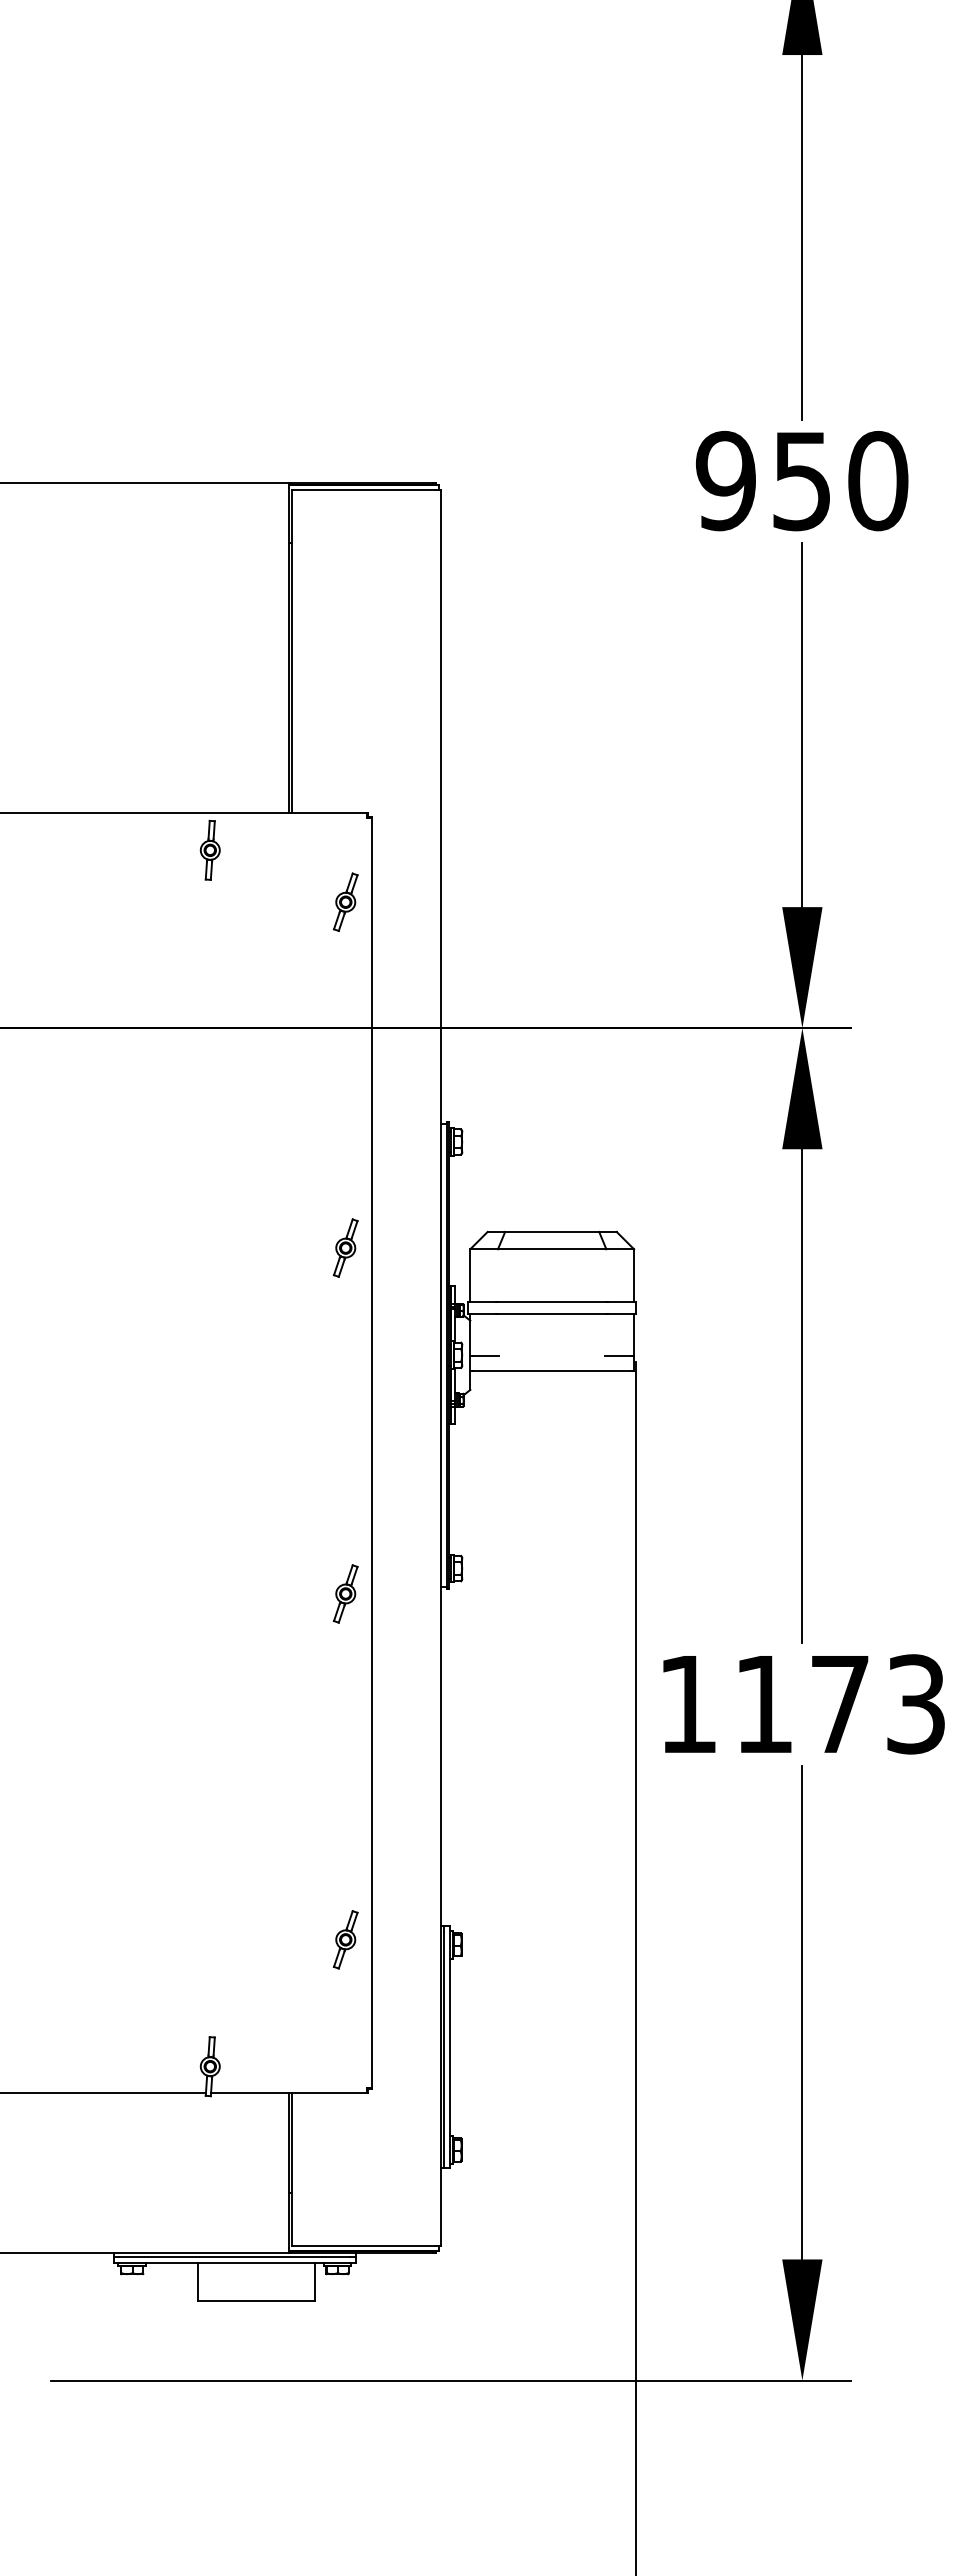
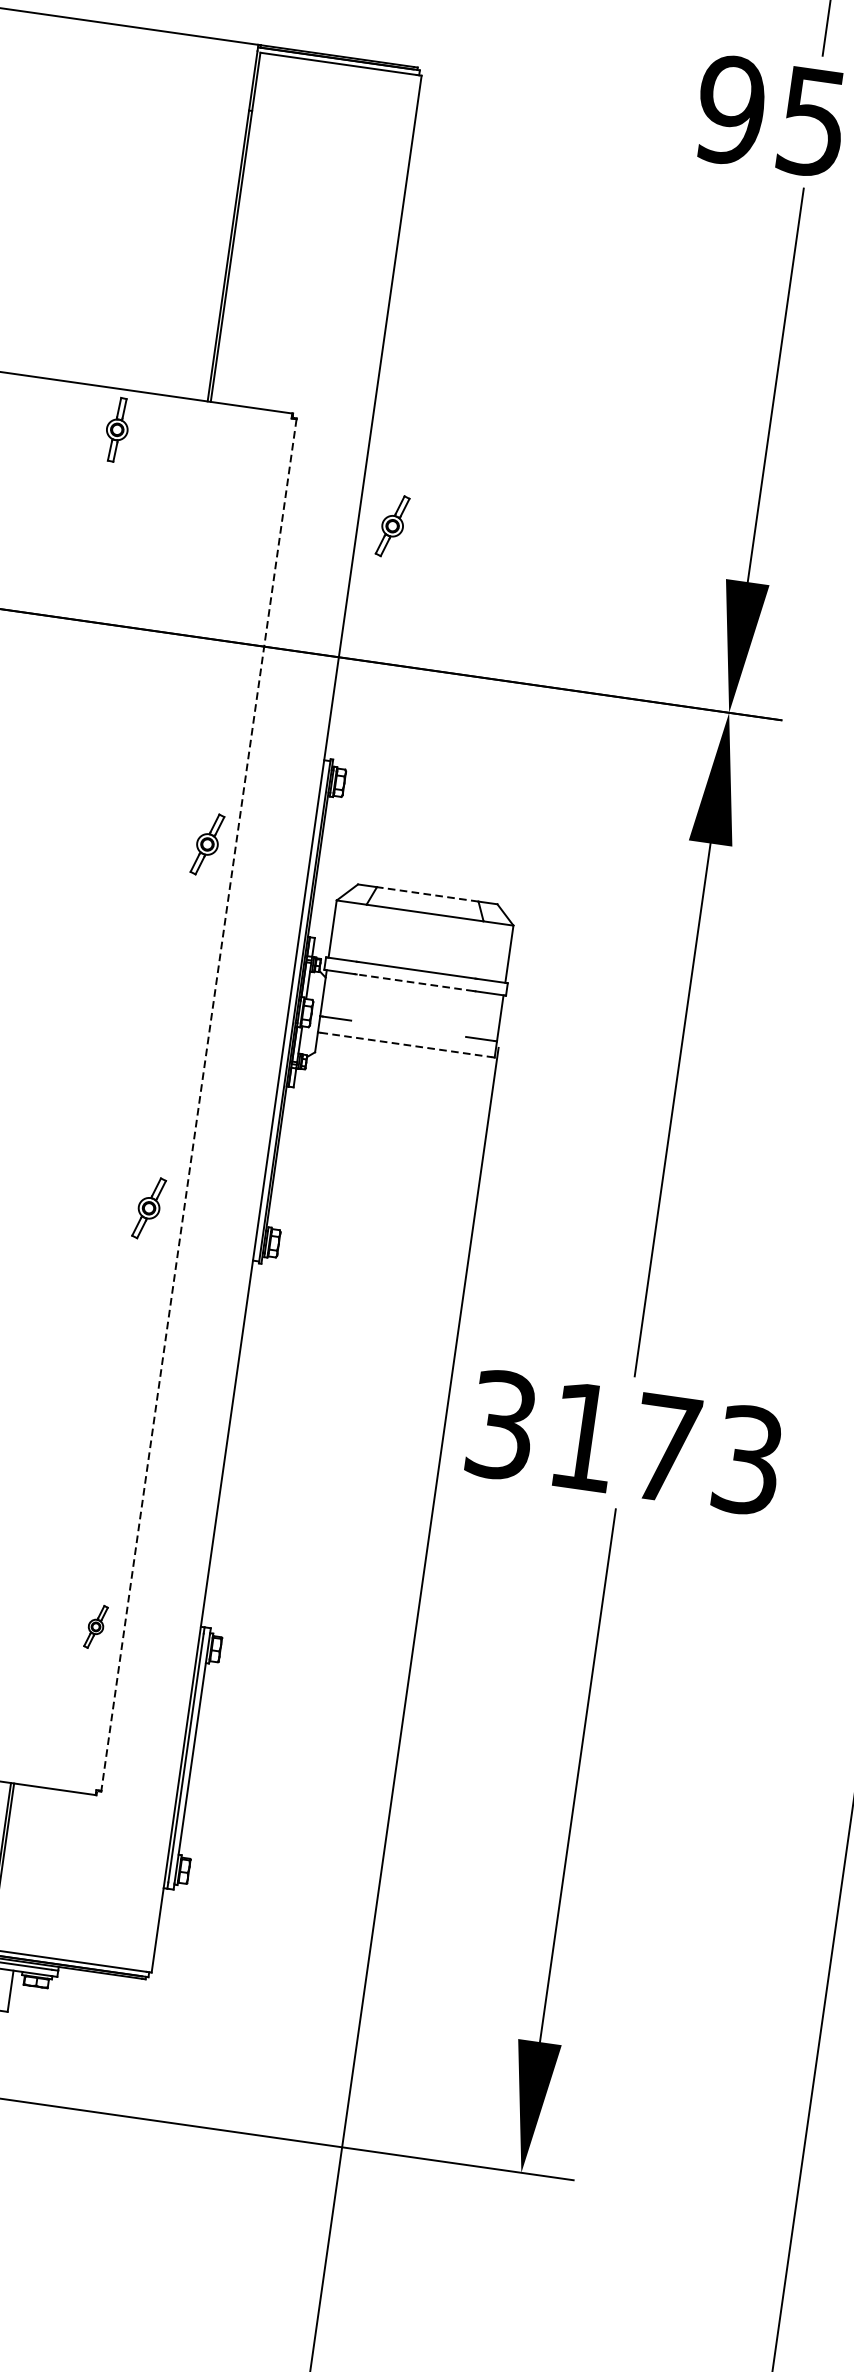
part: (345, 901) -> (392, 525), moved
line: (551, 1231) -> (427, 893), solid -> dashed
part: (345, 1247) -> (207, 843), moved
line: (551, 1313) -> (414, 982), solid -> dashed
line: (552, 1371) -> (406, 1045), solid -> dashed
line: (371, 1453) -> (198, 1105), solid -> dashed
part: (345, 1593) -> (148, 1207), moved
text: (687, 1704) -> (501, 1425), 1173 -> 3173
part: (345, 1939) -> (95, 1626), size x0.7

